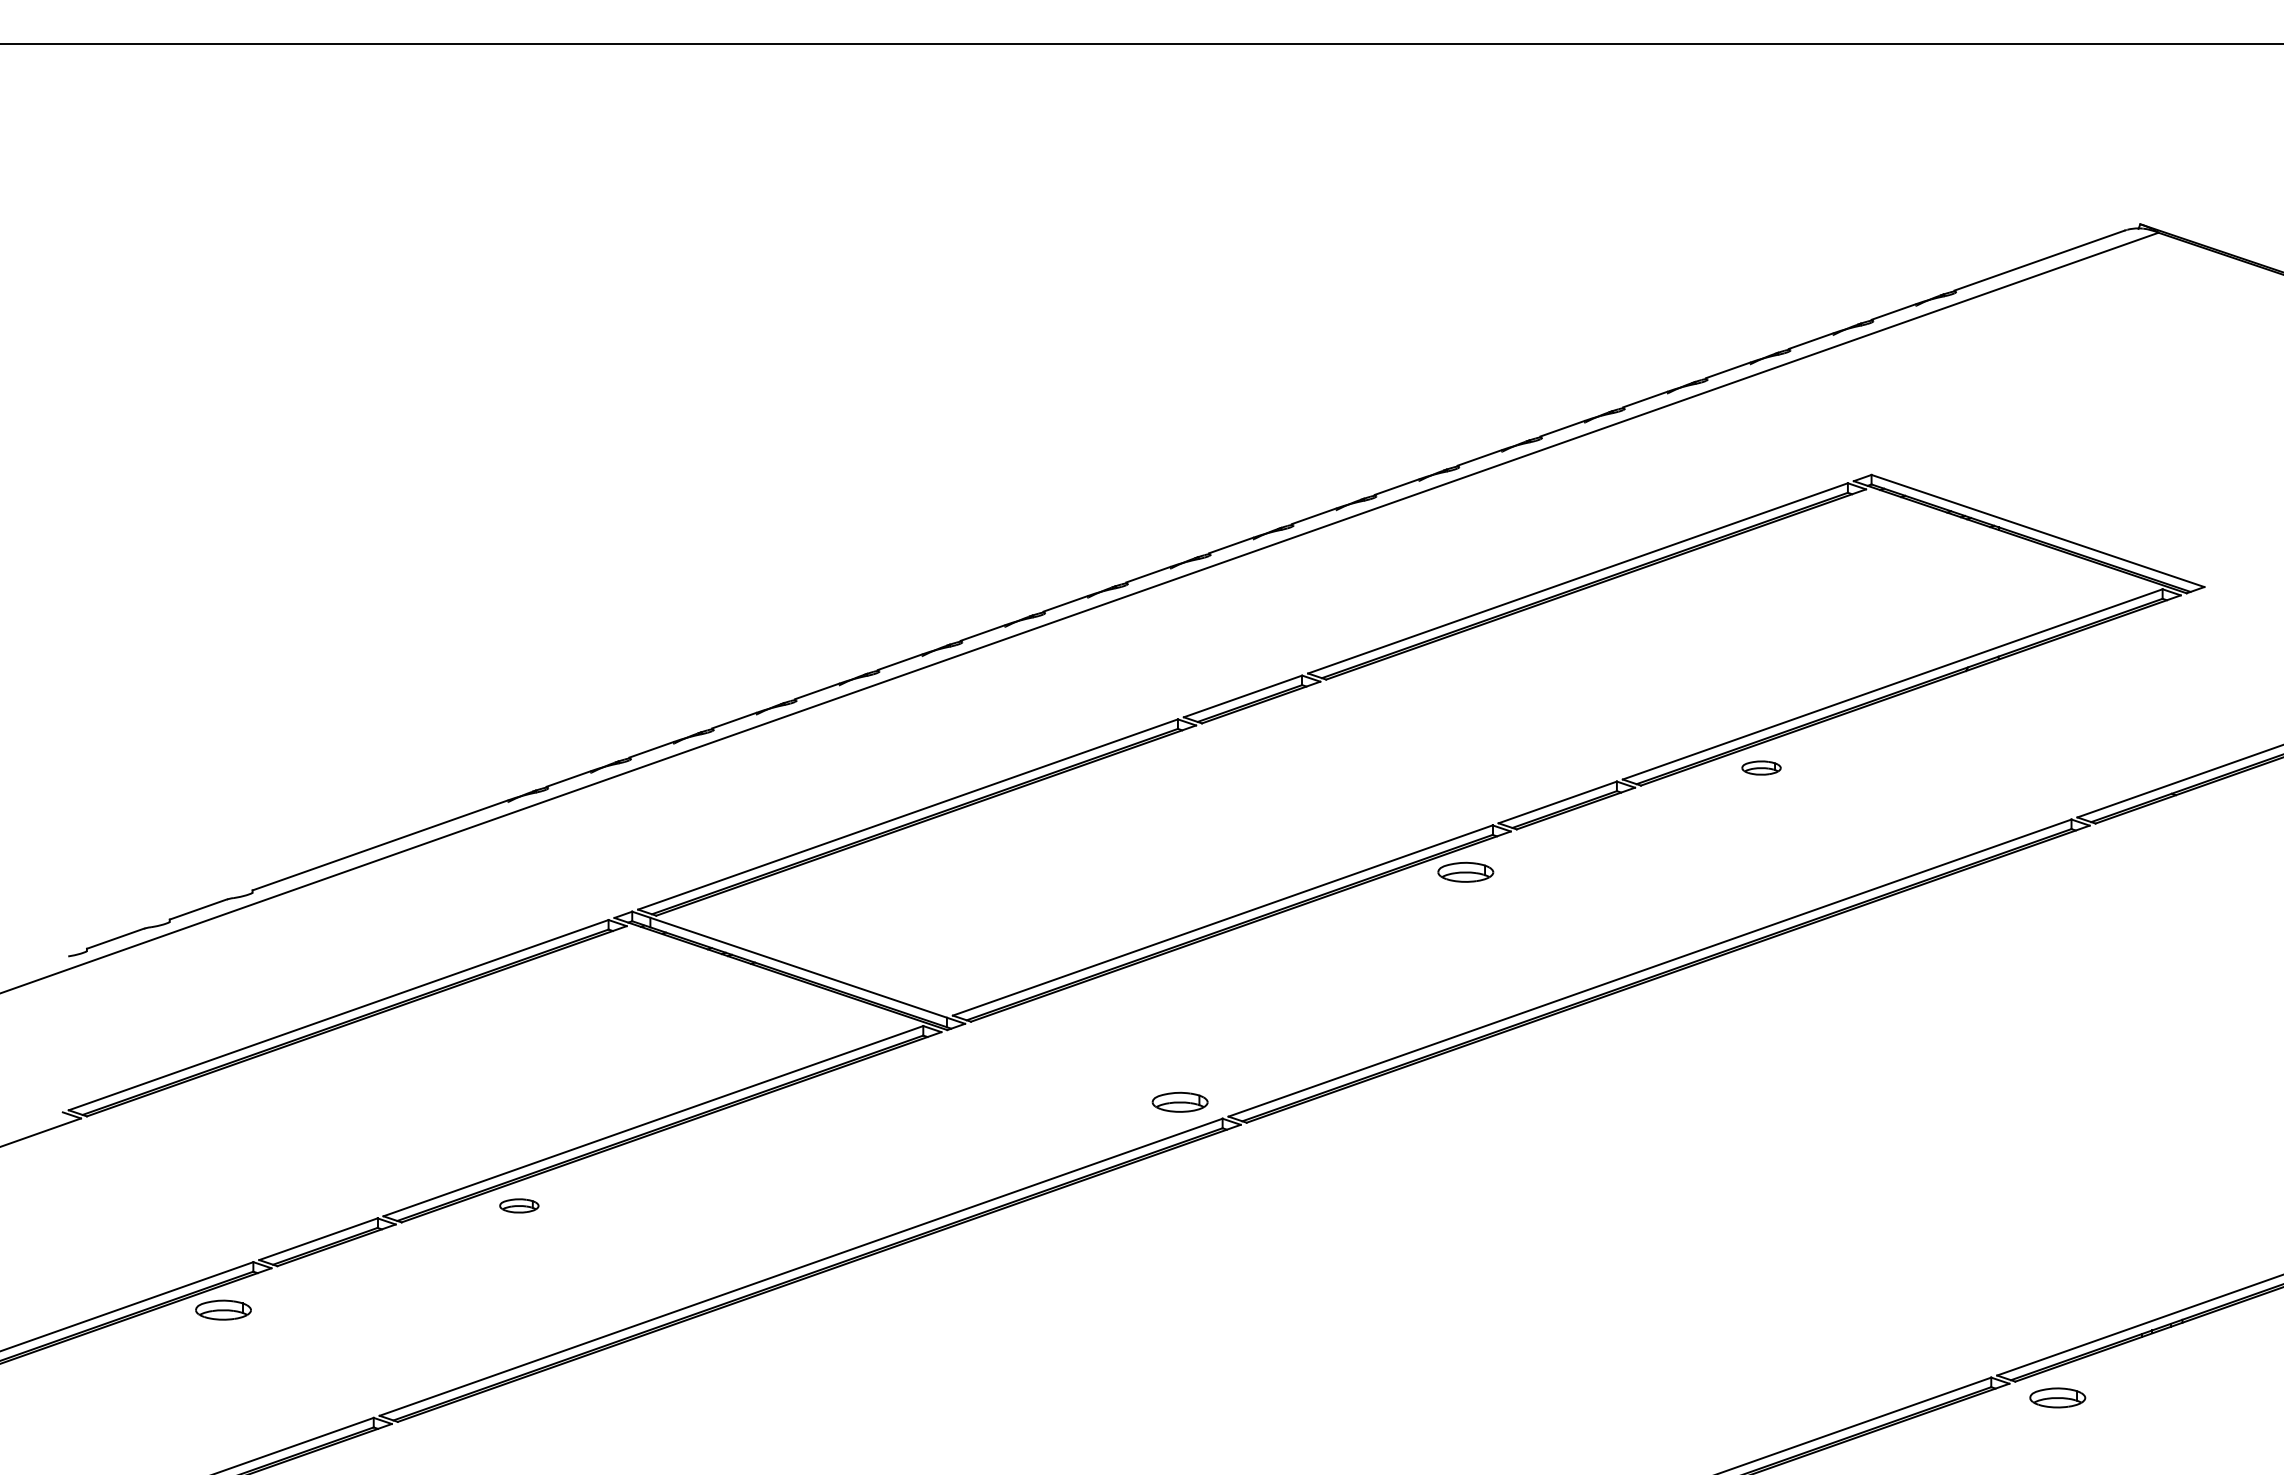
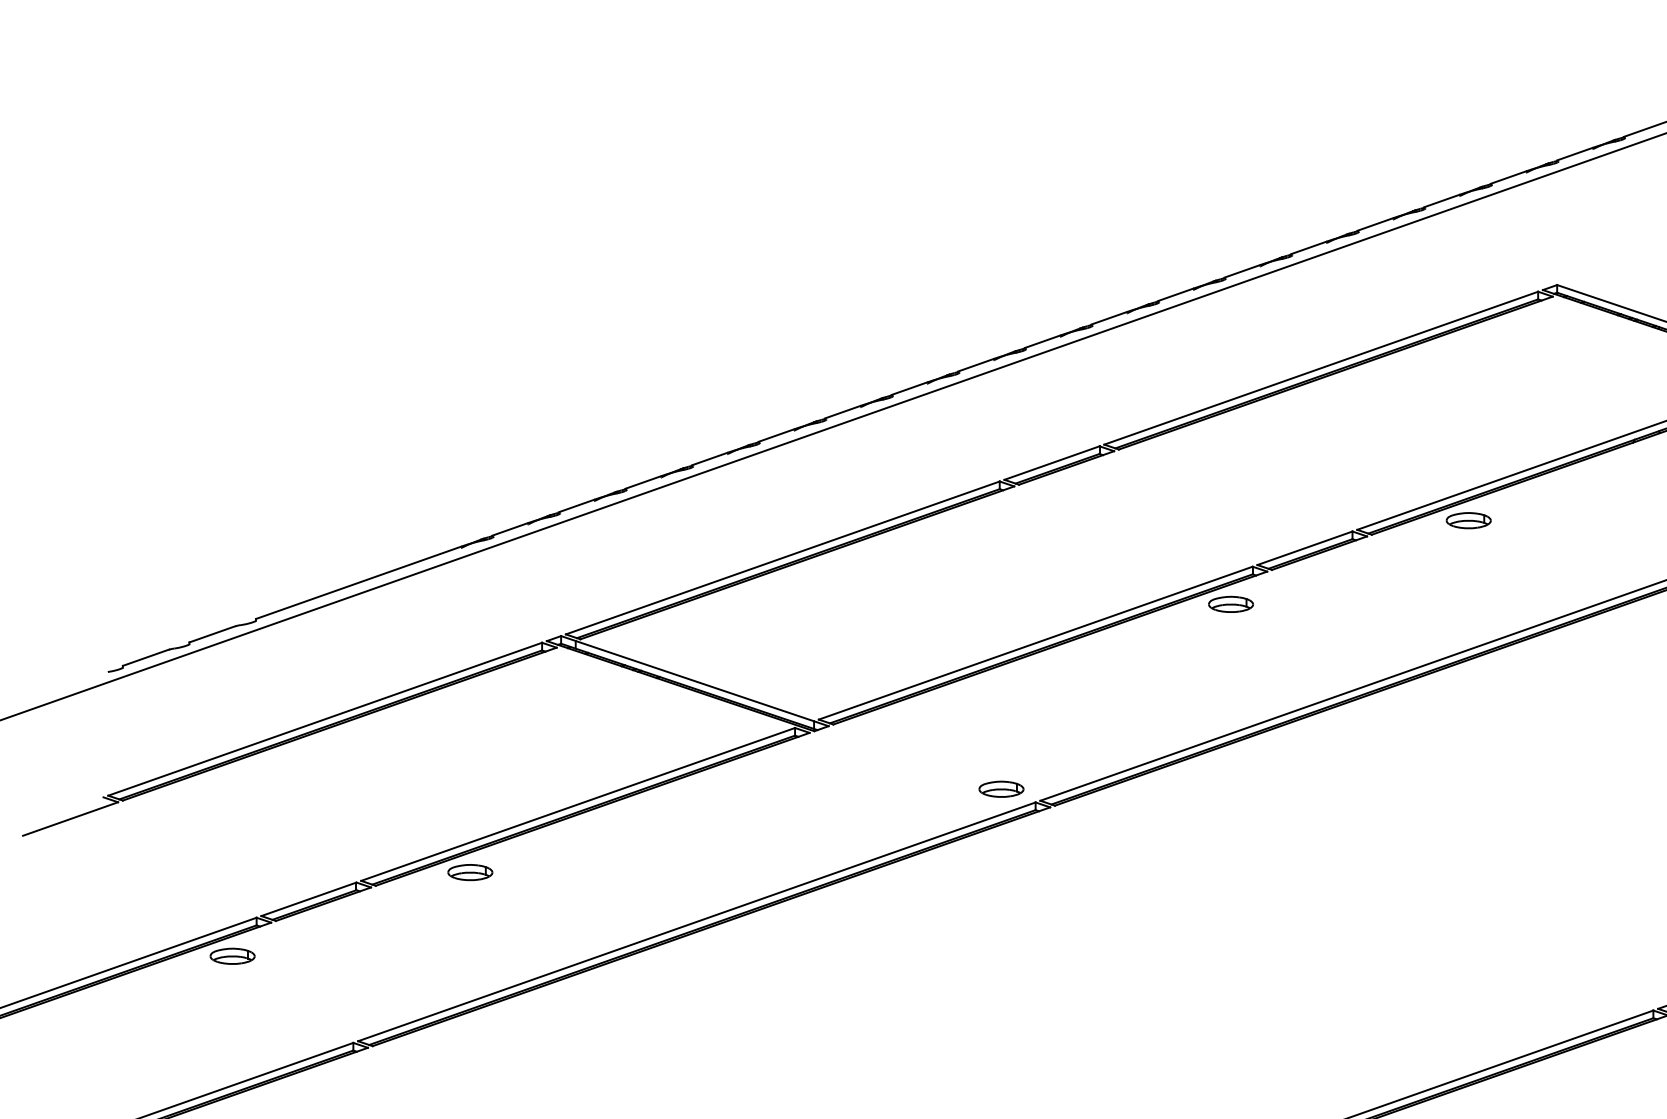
part: (1761, 767) -> (1468, 520), size x1.43
part: (519, 1205) -> (470, 872), size x1.43

